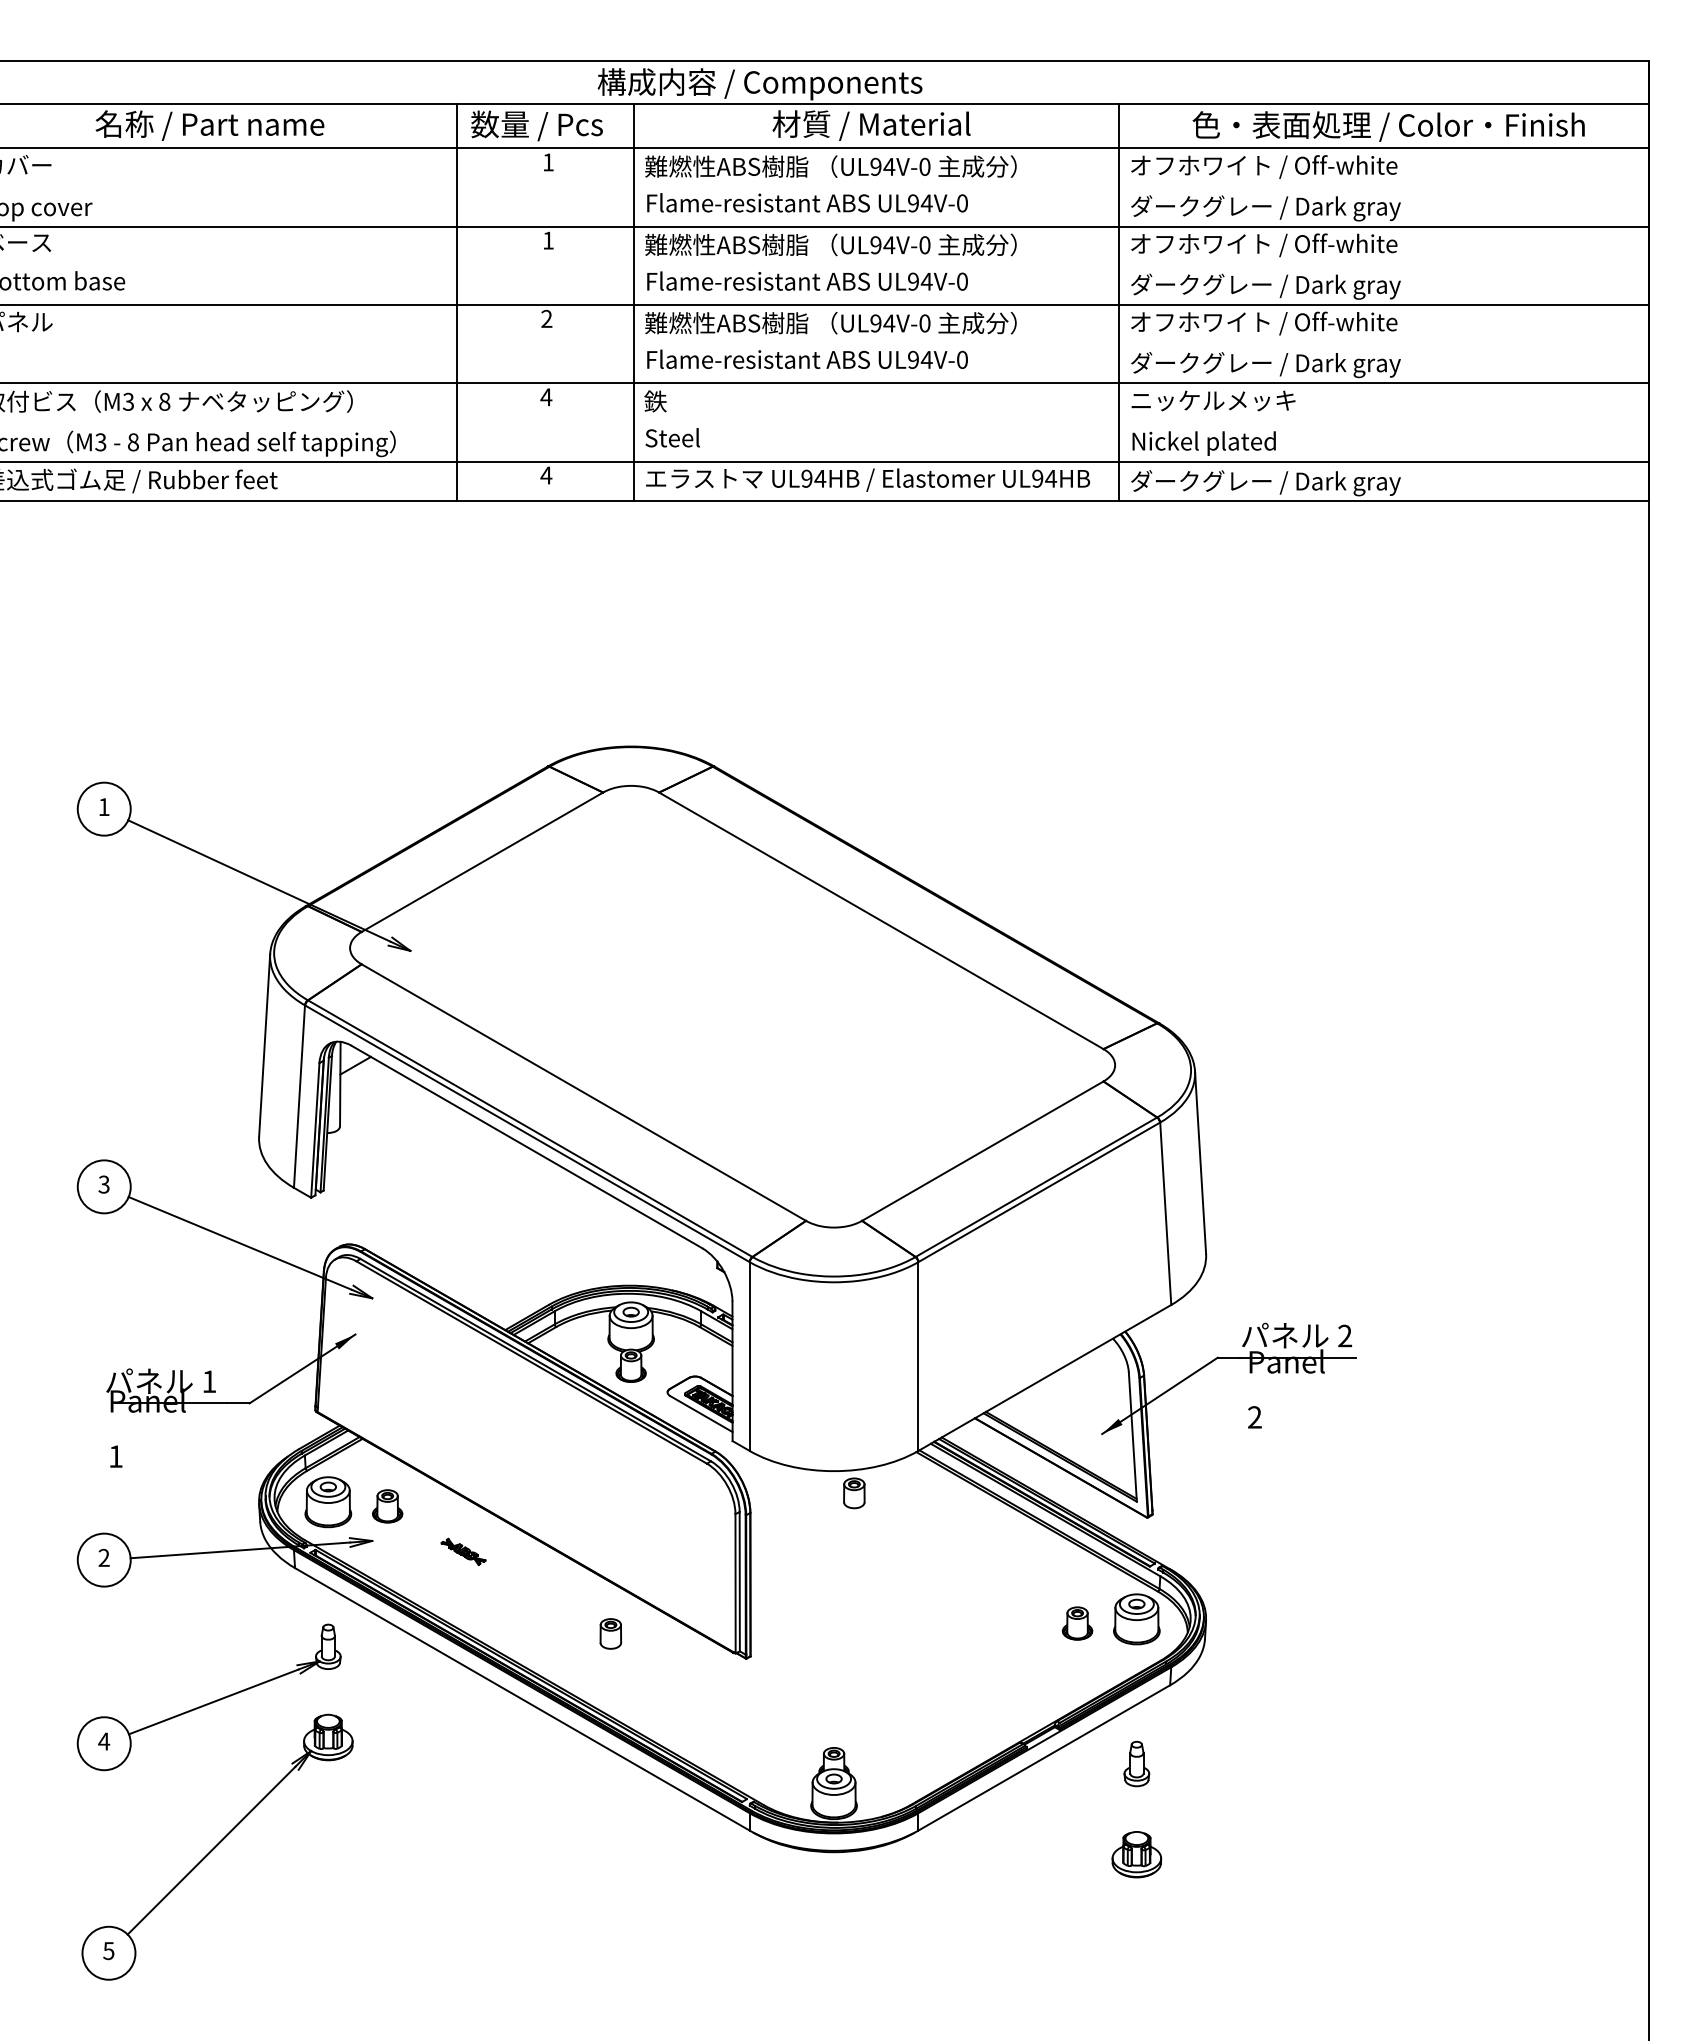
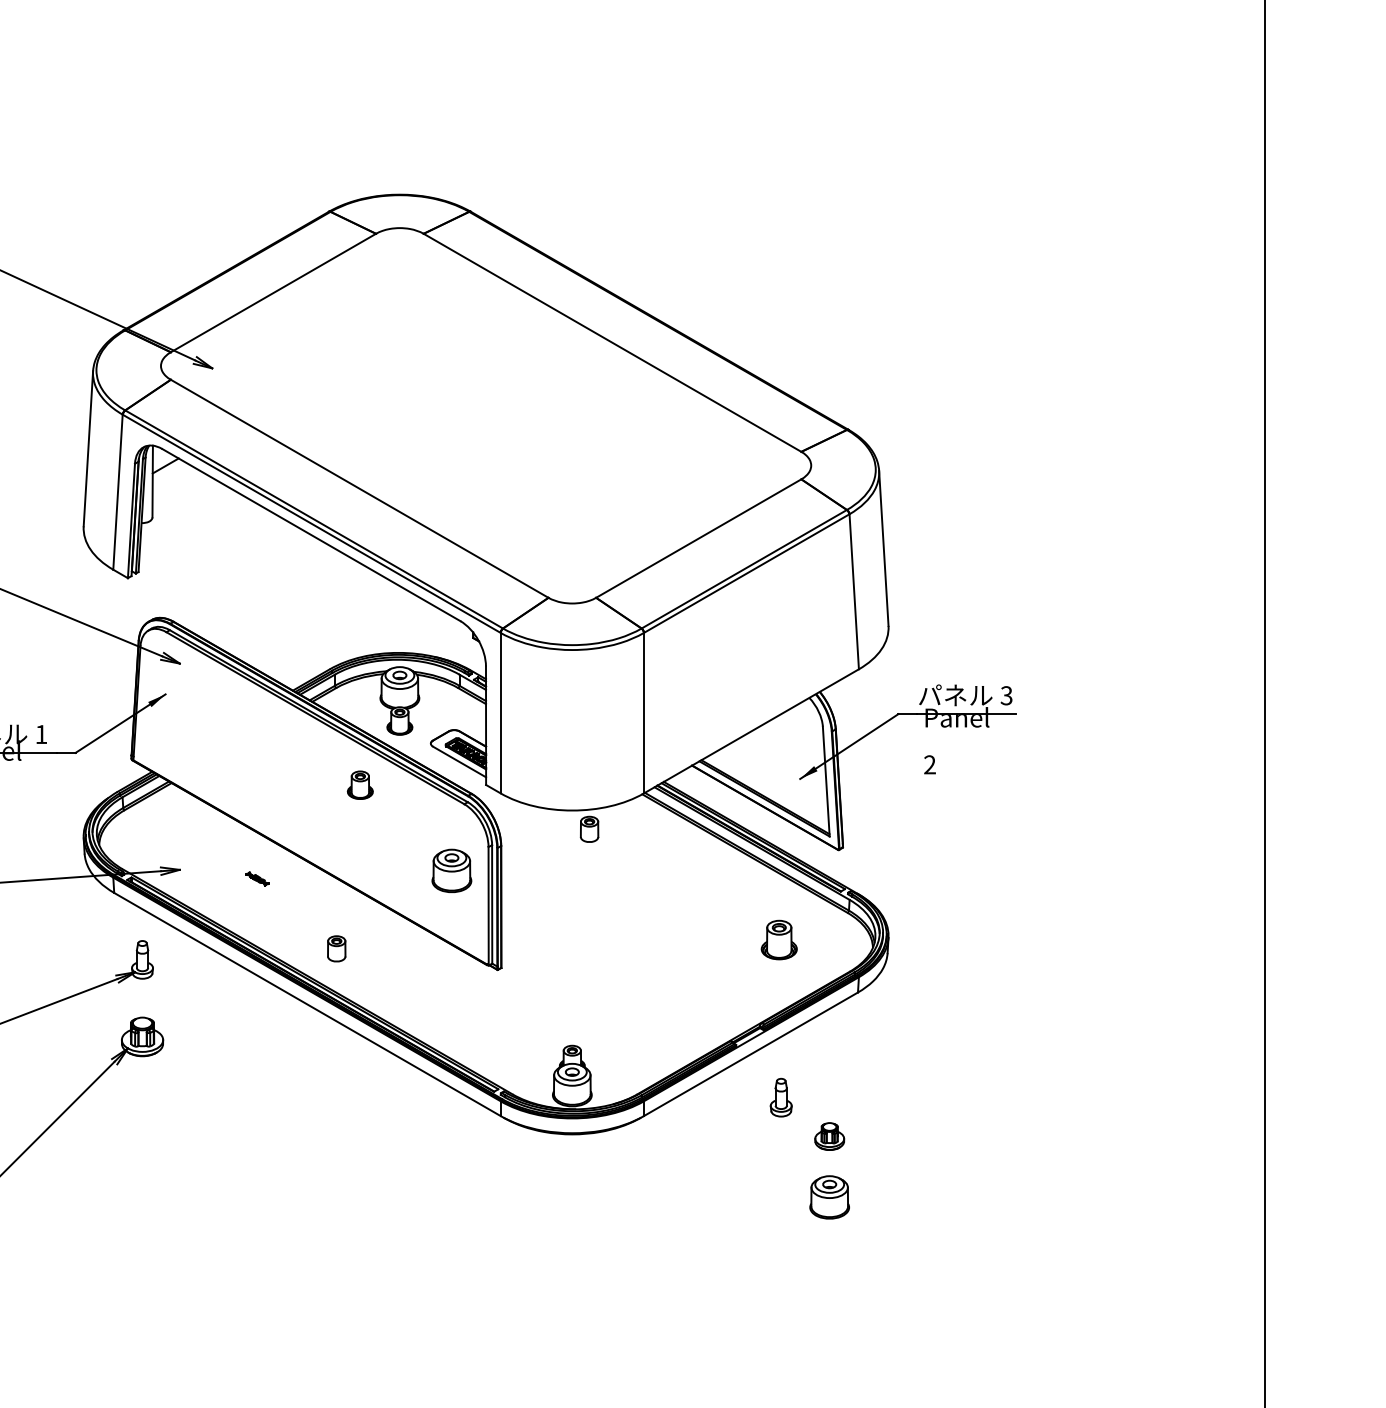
text: (1345, 1336) -> (1007, 696), 2 -> 3
part: (328, 1502) -> (452, 871), moved
part: (387, 1506) -> (360, 785), moved
part: (463, 1551) -> (257, 878), size x0.6
part: (1136, 1619) -> (829, 1197), moved
part: (1077, 1623) -> (779, 940), size x1.4
part: (610, 1633) -> (336, 948), moved
part: (1136, 1763) -> (780, 1097), moved
part: (1136, 1854) -> (829, 1136), size x0.7

